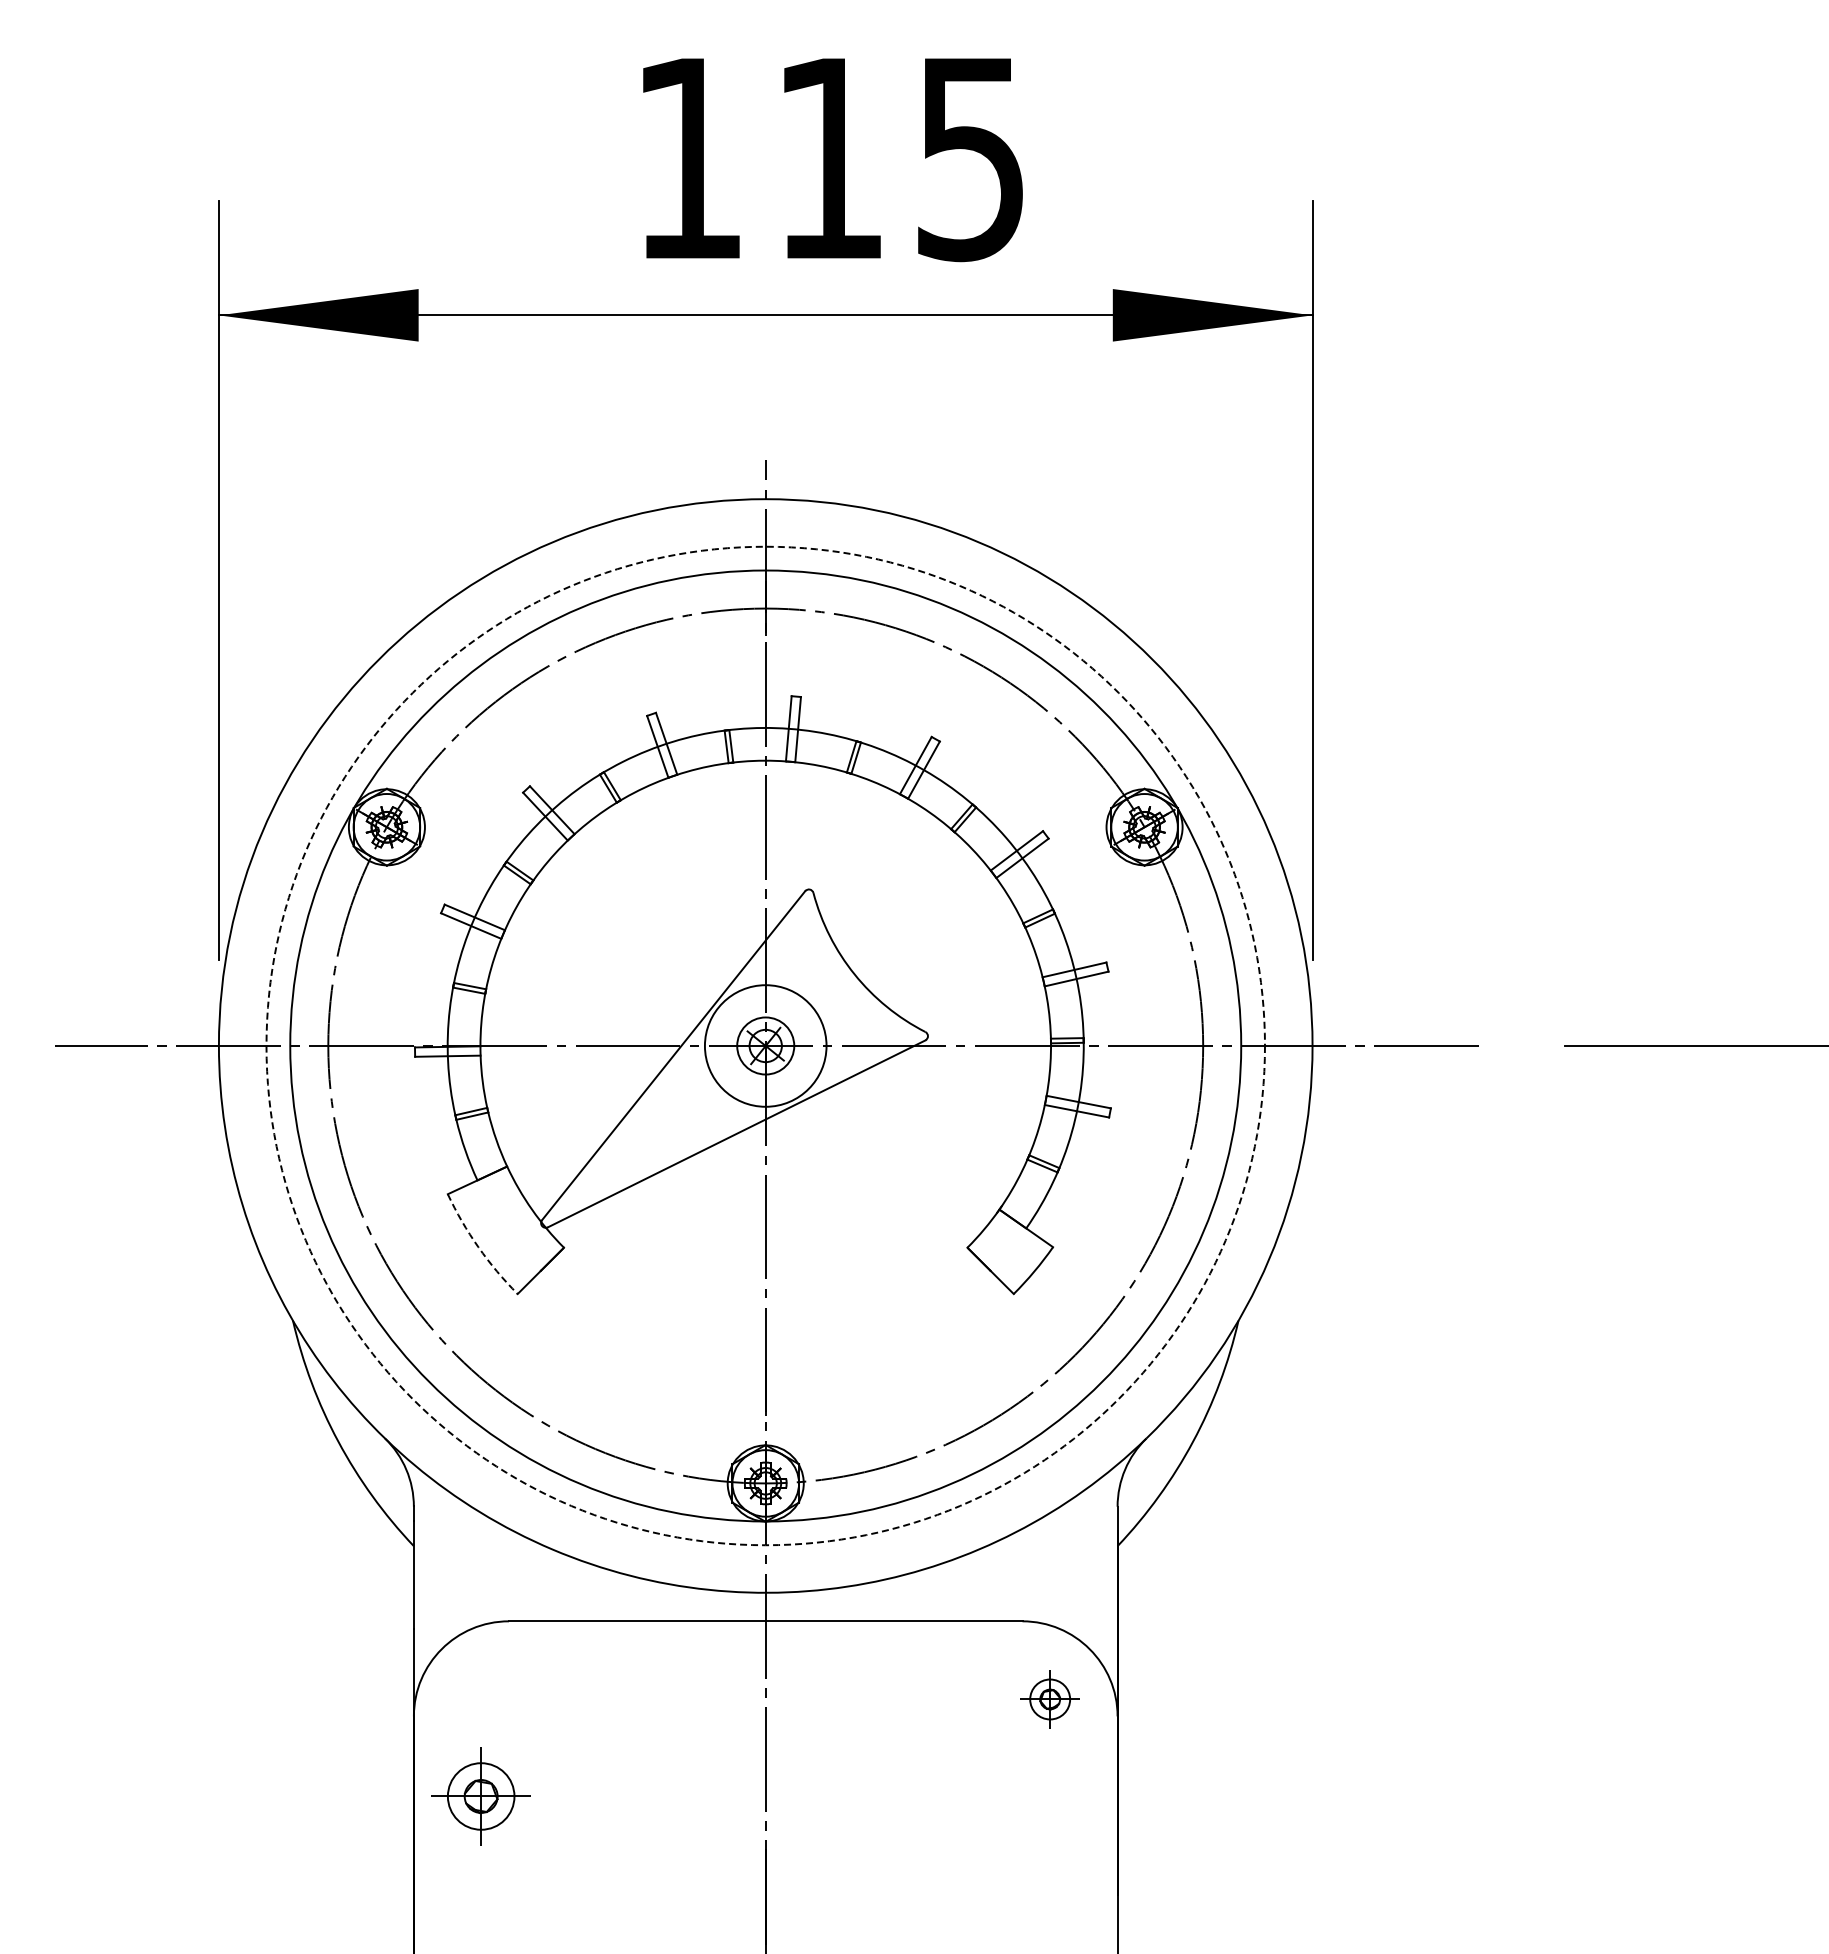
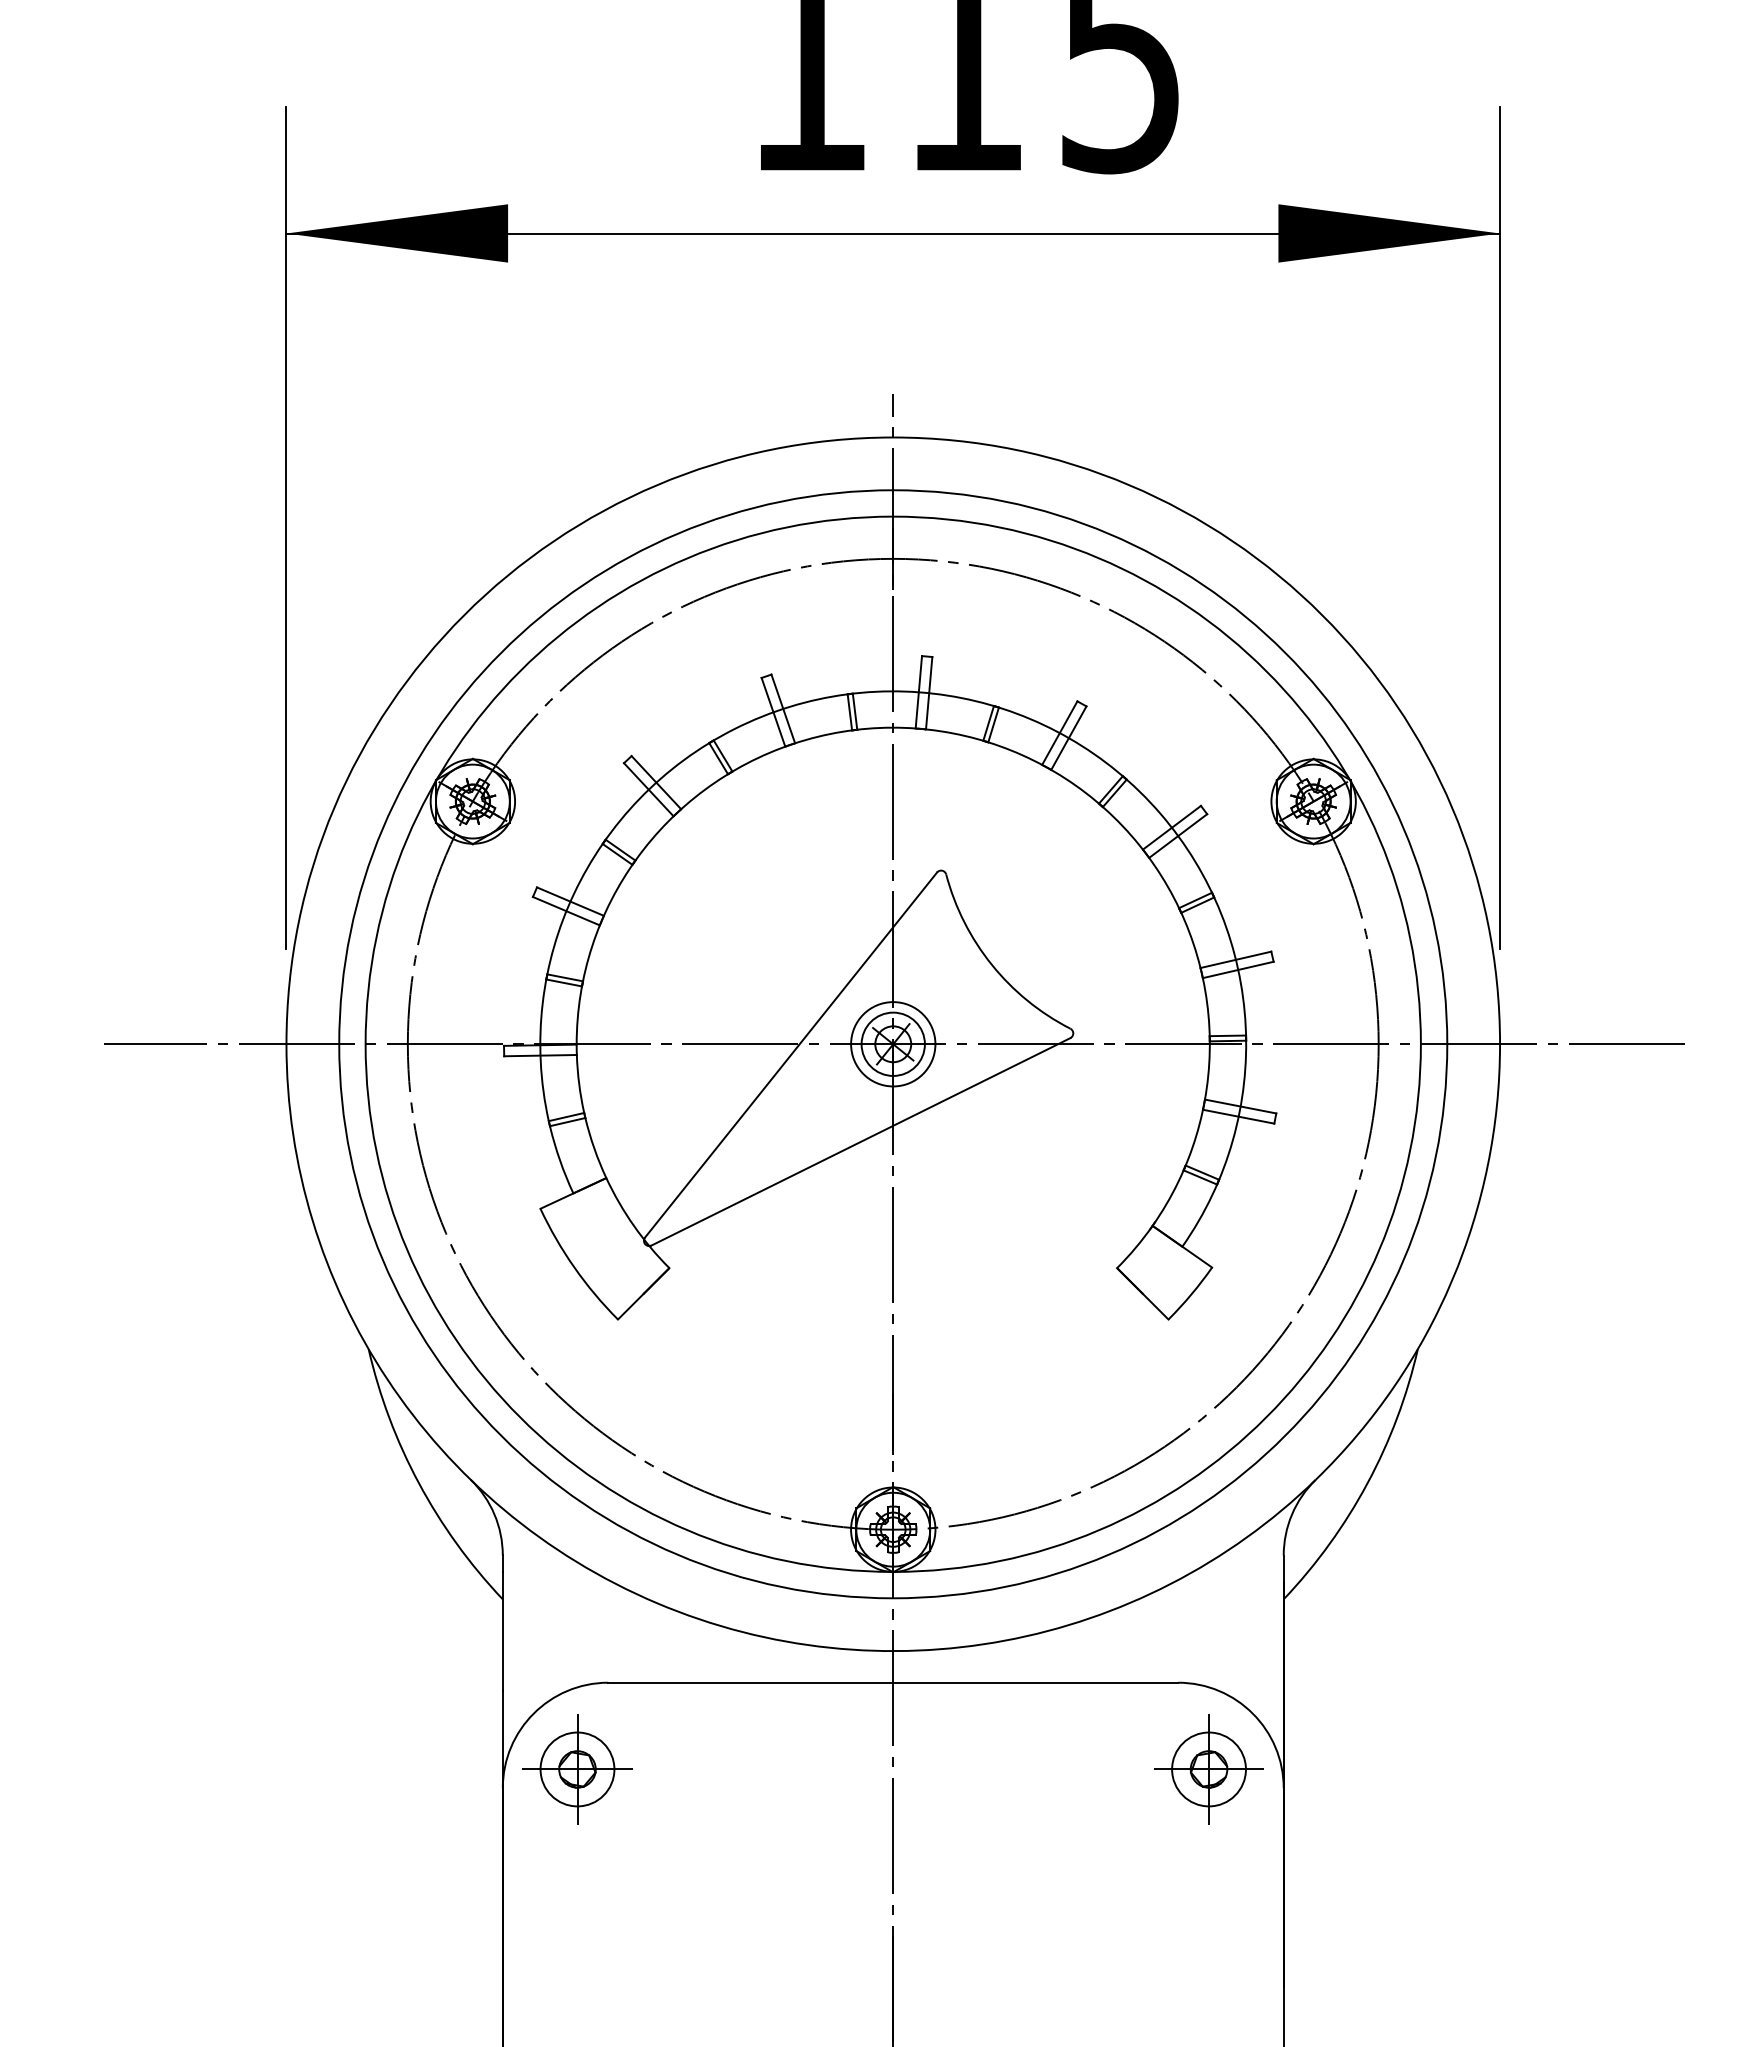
circle: (765, 1045) -> (892, 1043), dashed -> solid
circle: (765, 1046) -> (892, 1044), size x0.62
arc: (478, 1247) -> (574, 1267), dashed -> solid
part: (1049, 1699) -> (1208, 1769), size x1.67
part: (480, 1796) -> (576, 1769), moved

